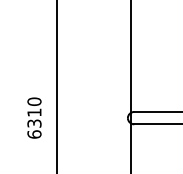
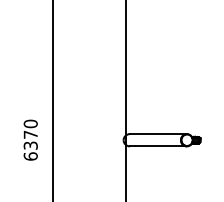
text: (34, 112) -> (30, 134), 6310 -> 6370

